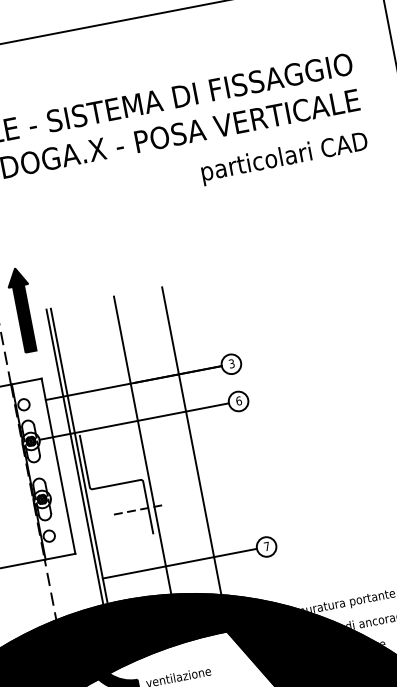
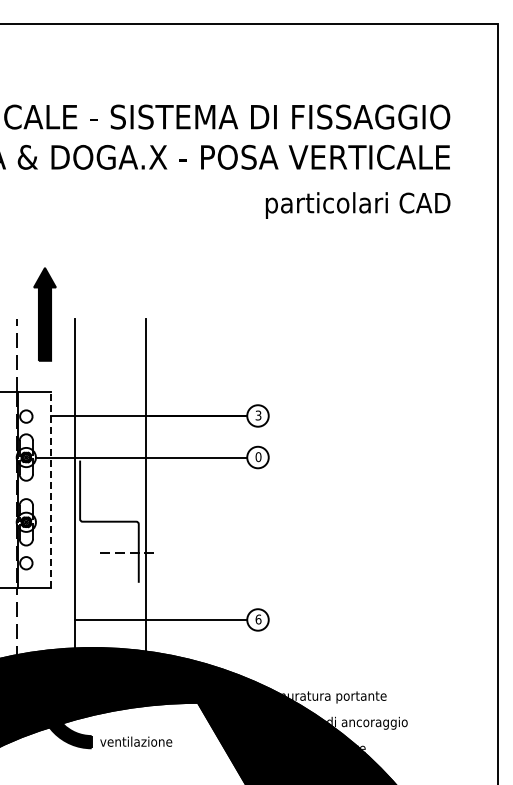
text: (238, 400) -> (258, 456), 6 -> 0
line: (191, 440) -> (199, 489), removed
line: (76, 462) -> (70, 489), removed
line: (58, 465) -> (50, 489), solid -> dashed
text: (266, 546) -> (258, 619), 7 -> 6

